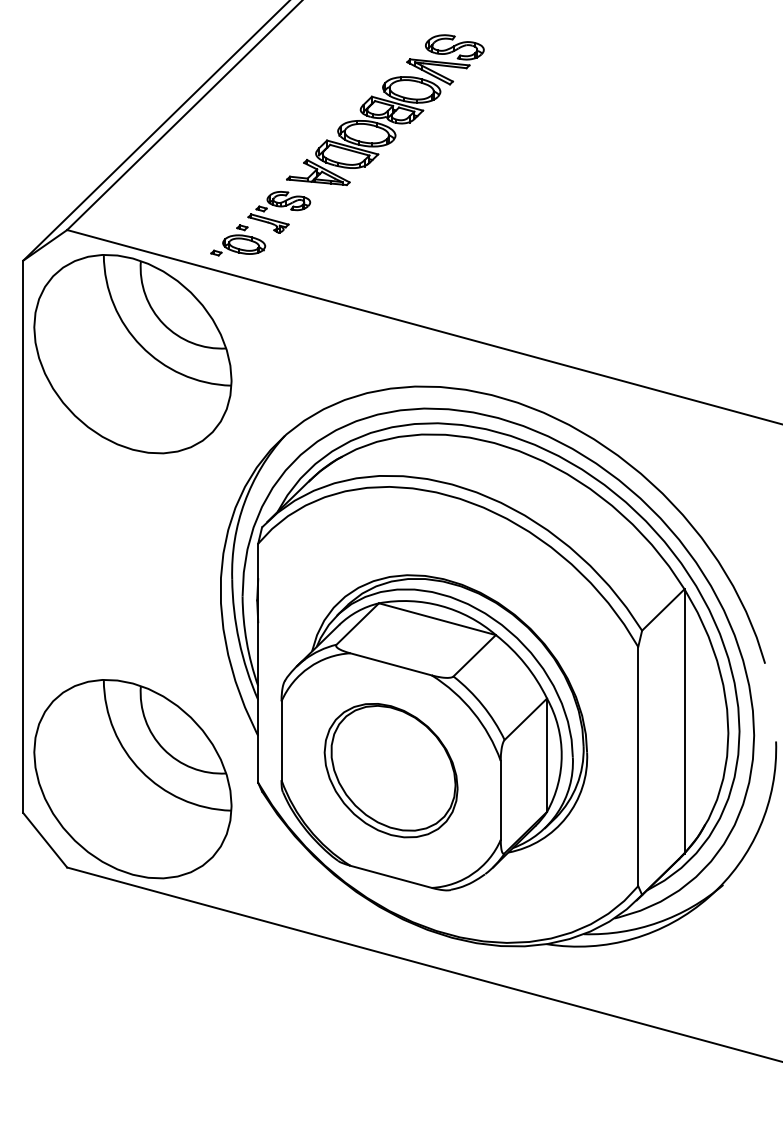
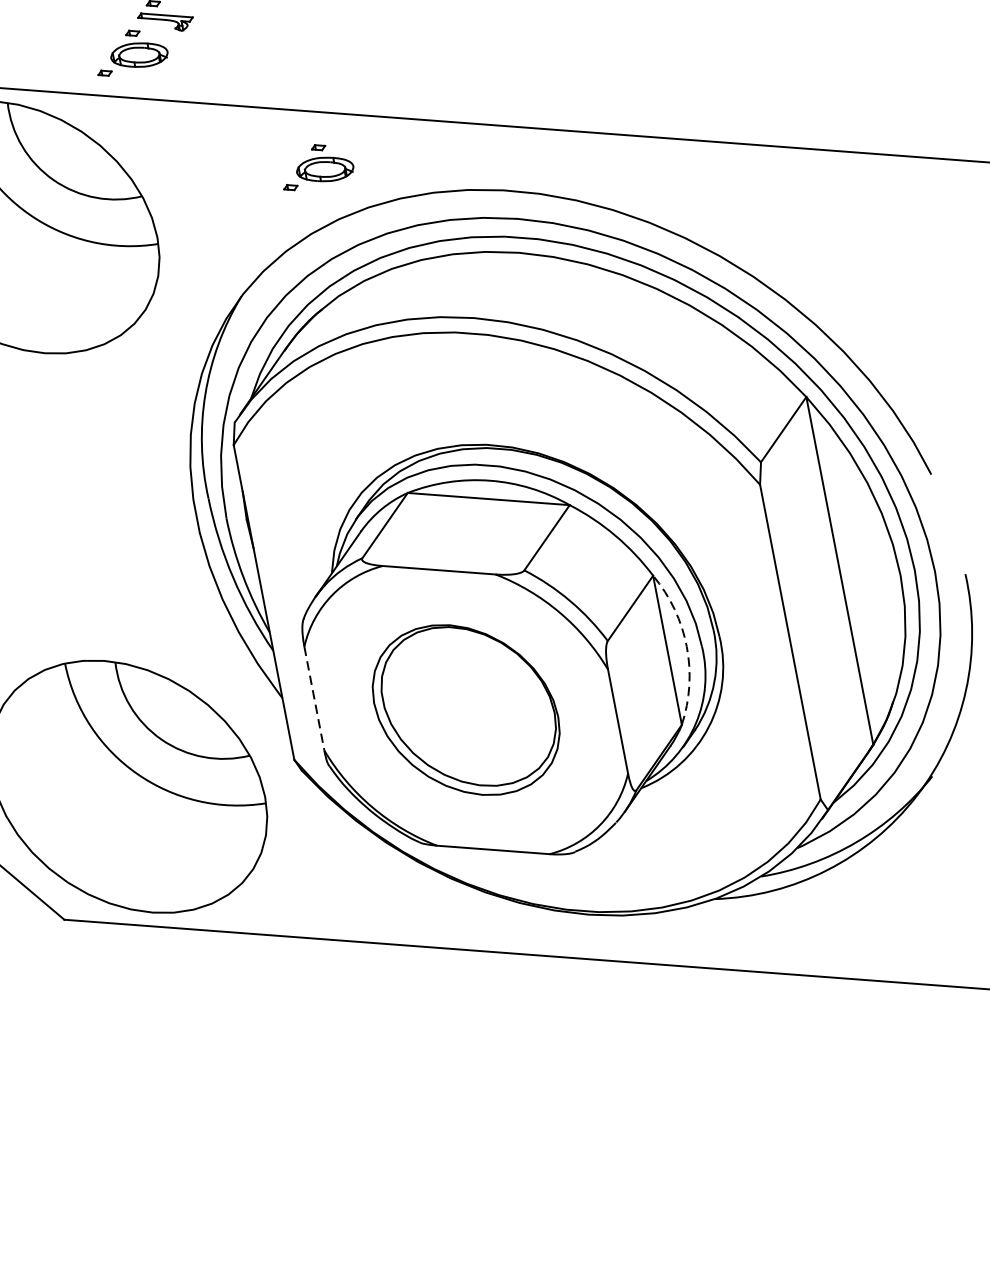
part: (358, 350) -> (316, 165), added
line: (281, 741) -> (314, 699), solid -> dashed
arc: (561, 755) -> (686, 647), solid -> dashed

